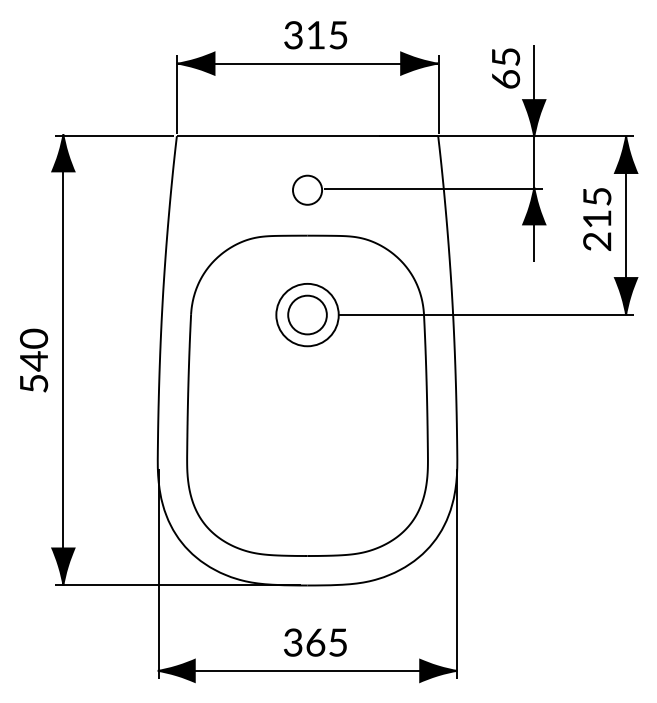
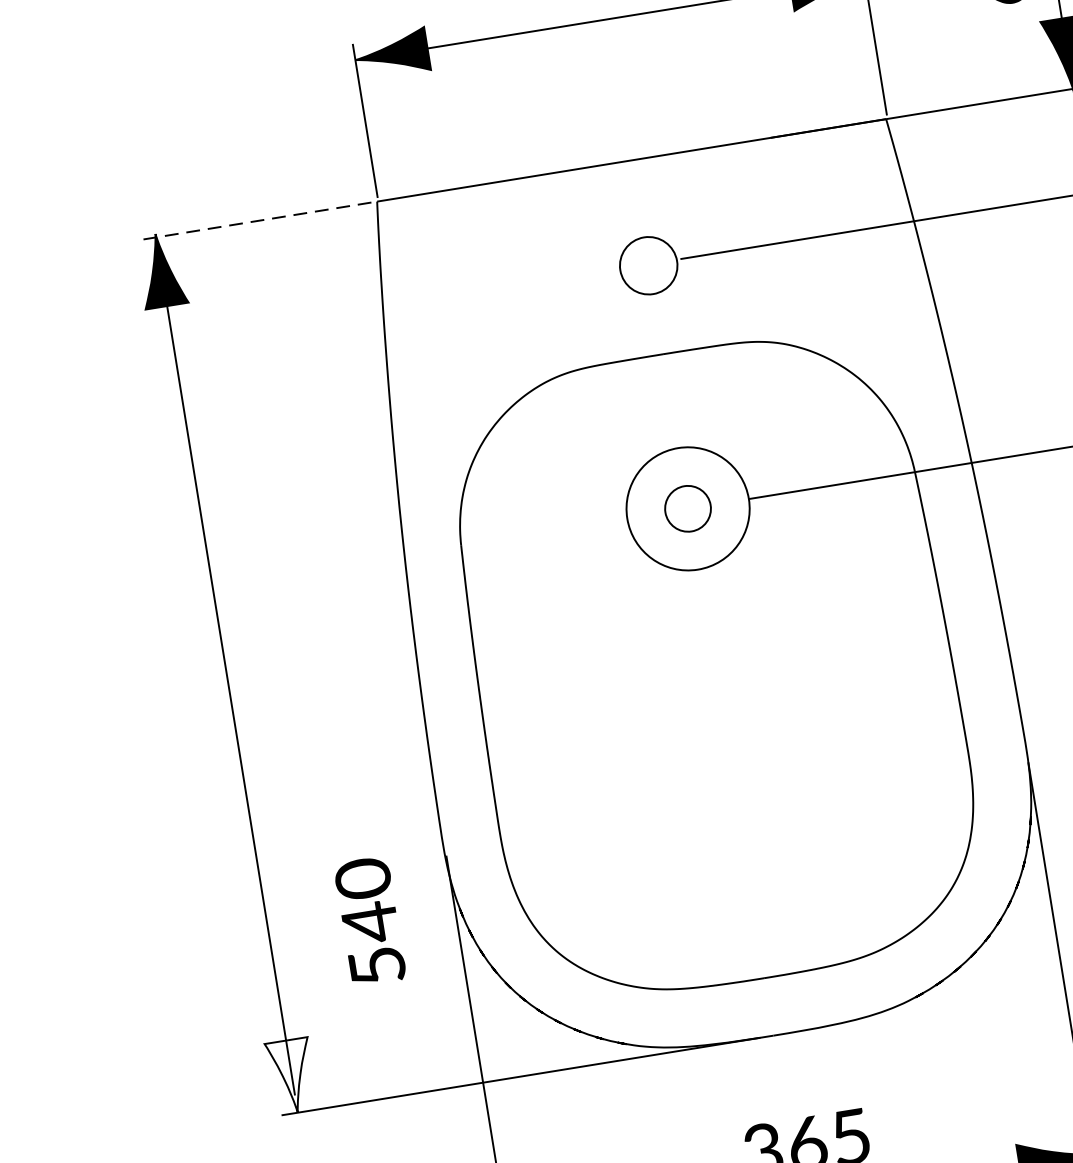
line: (114, 136) -> (255, 221), solid -> dashed
part: (307, 314) -> (687, 507), size x0.6
text: (34, 360) -> (370, 920), moved
fill: (63, 566) -> (292, 1075), removed

